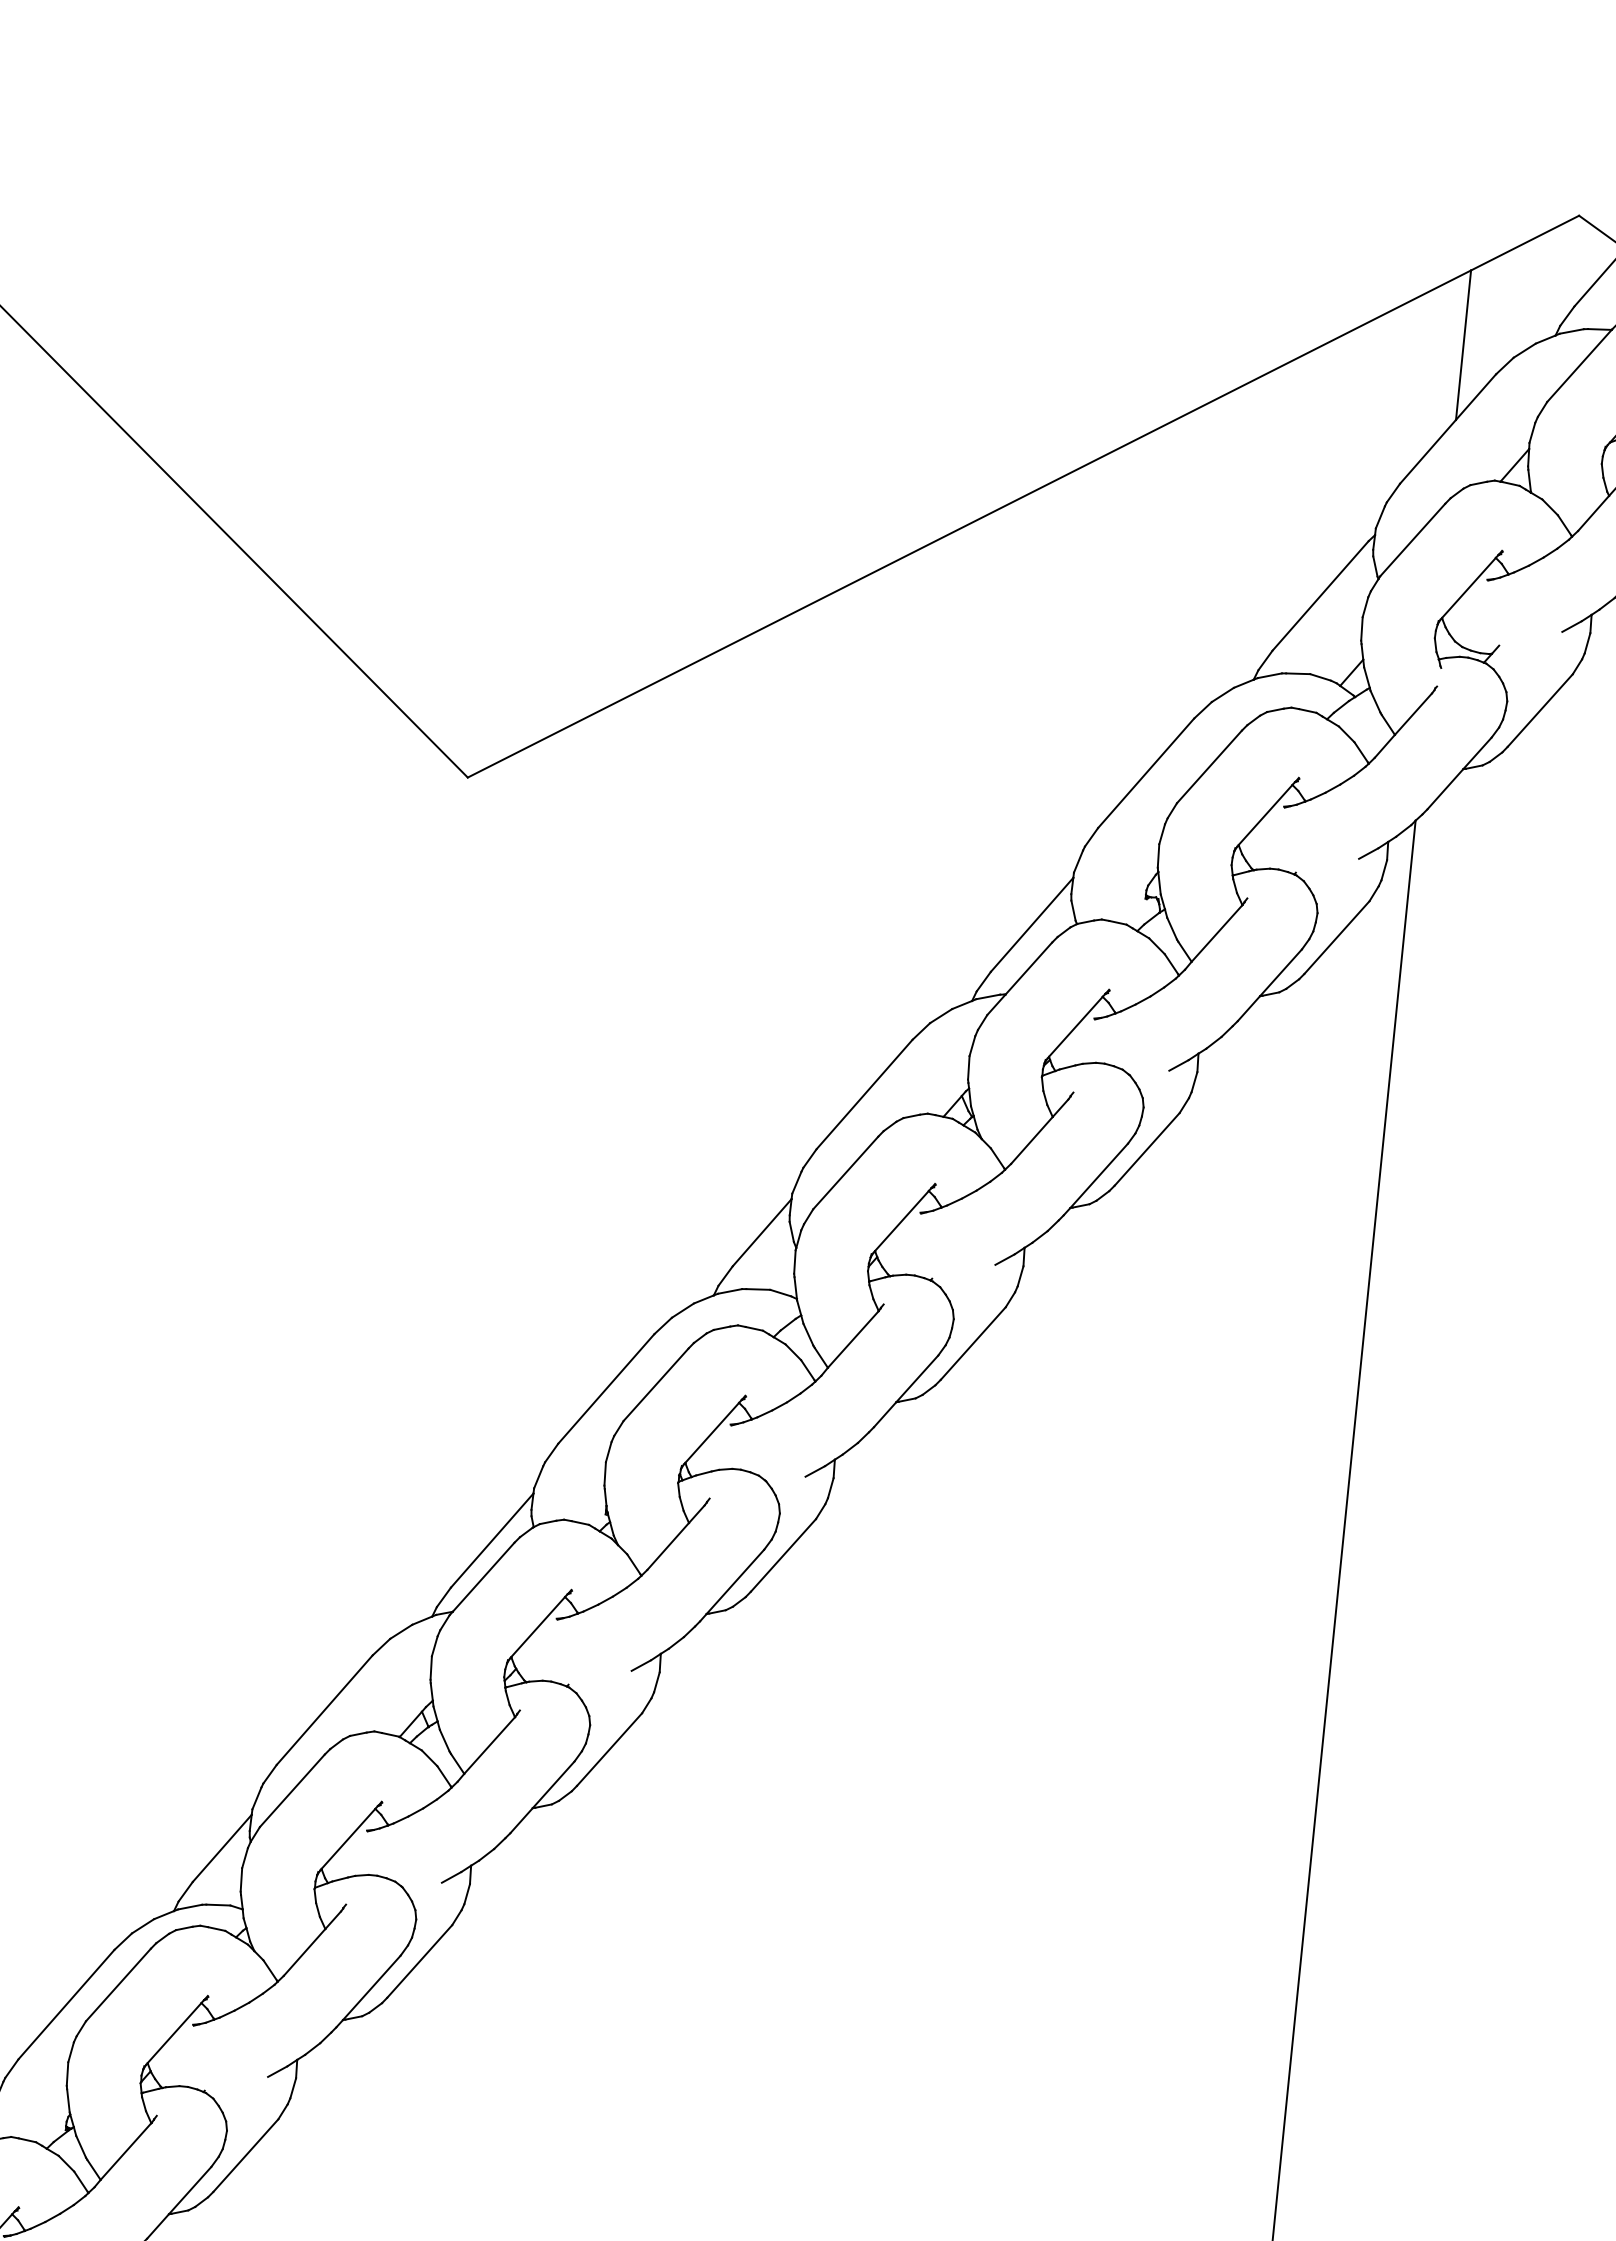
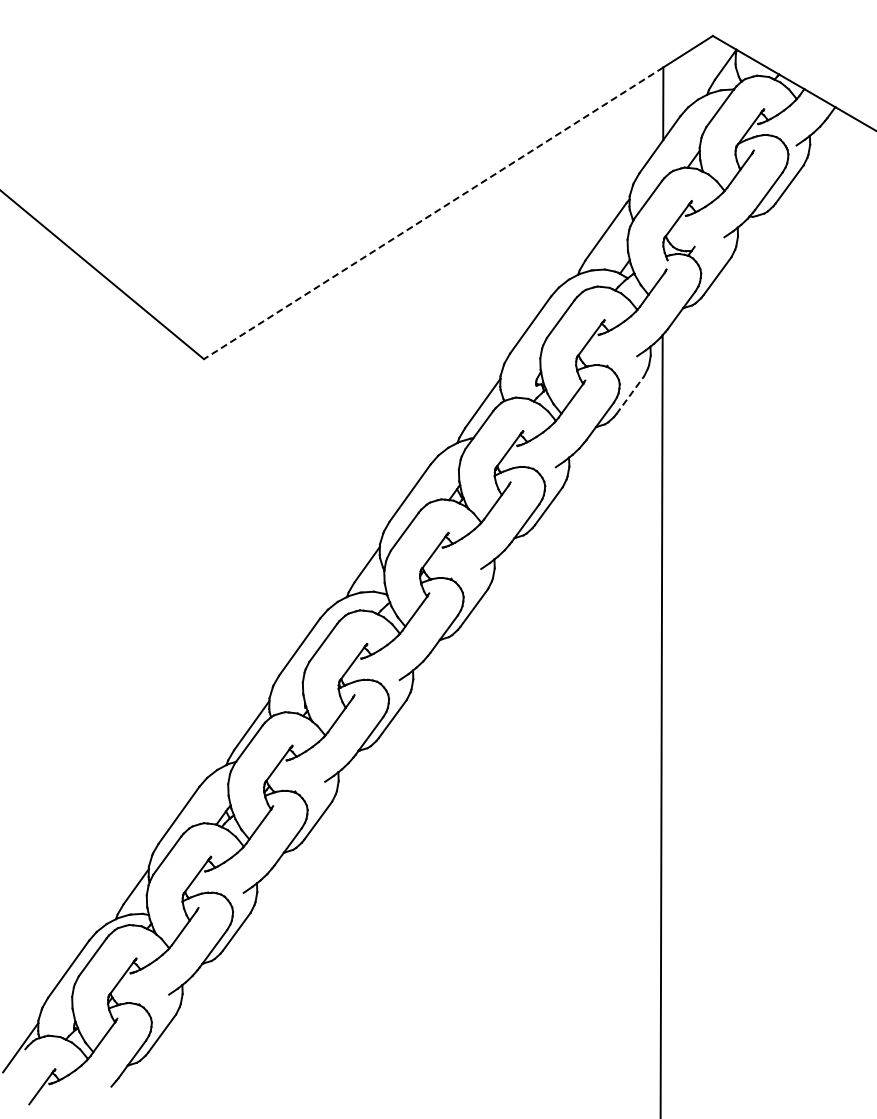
line: (969, 524) -> (433, 213), solid -> dashed
line: (1337, 938) -> (630, 395), solid -> dashed

